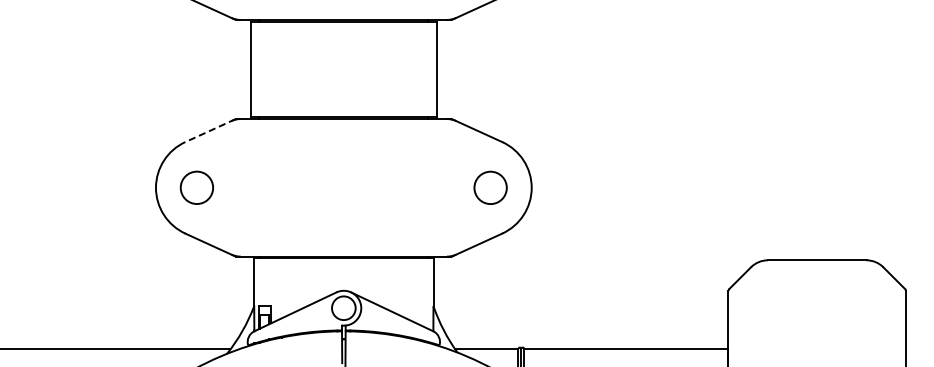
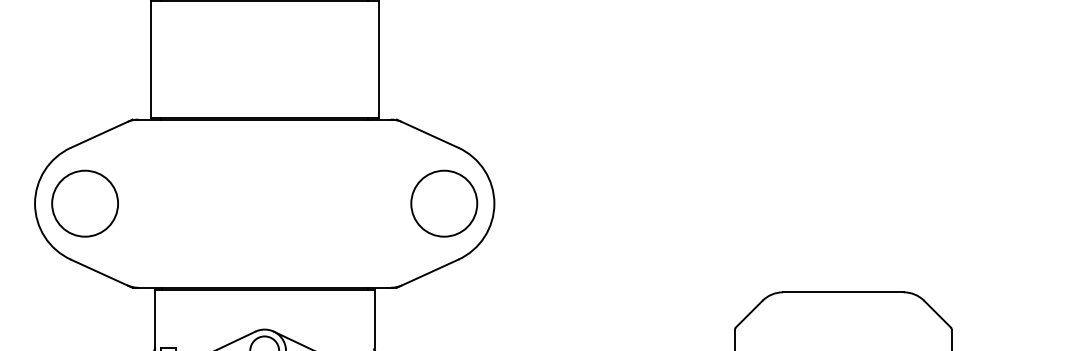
line: (209, 130) -> (100, 133), dashed -> solid
circle: (196, 187) -> (84, 203), size x1.67
circle: (490, 187) -> (443, 203), size x1.67

